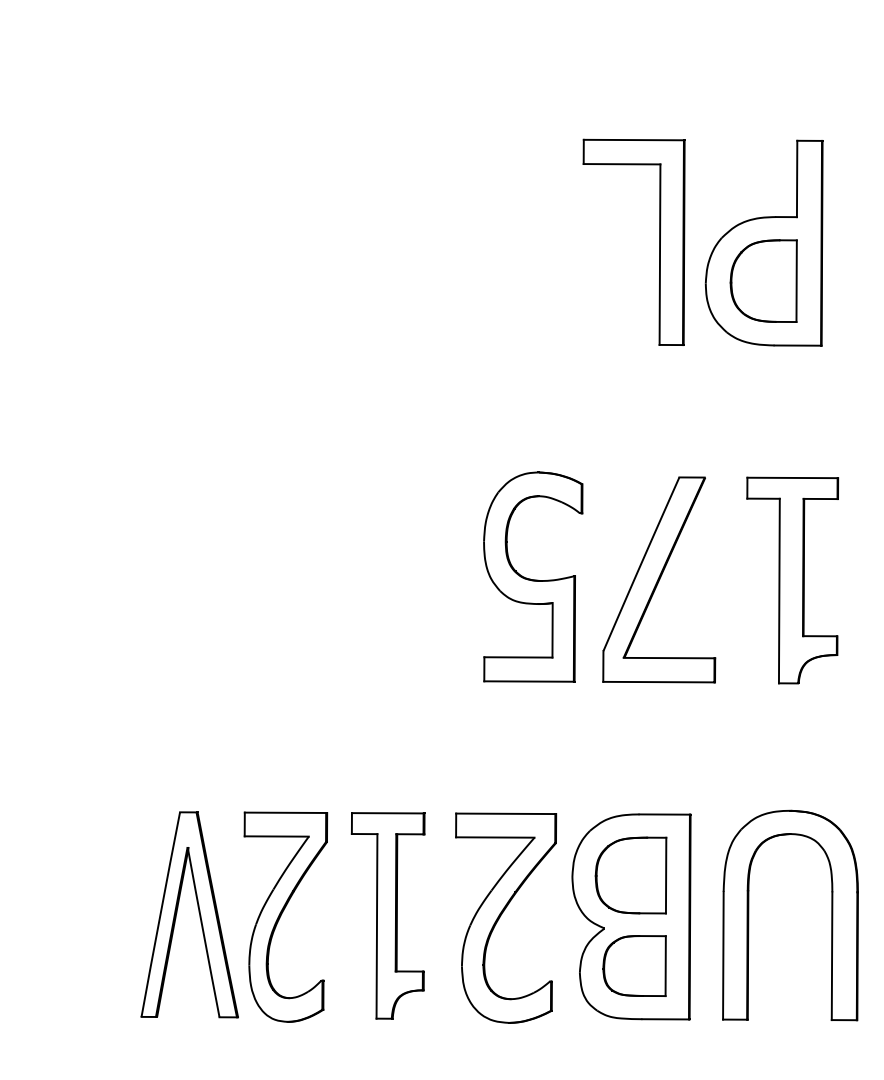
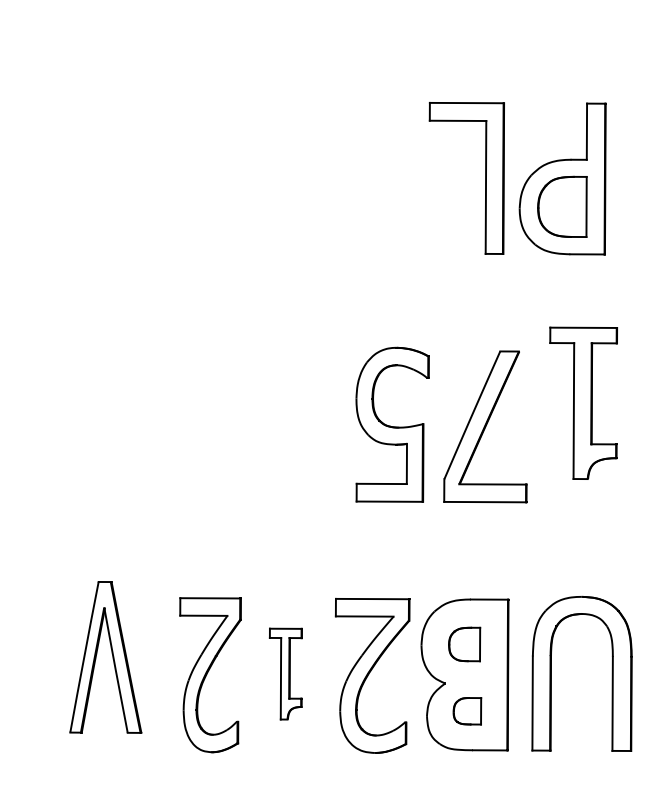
part: (792, 579) -> (583, 402), moved
part: (630, 875) -> (464, 644), size x0.6
part: (198, 914) -> (112, 657), moved
part: (387, 914) -> (285, 673), size x0.6
part: (634, 966) -> (467, 711), size x0.6

